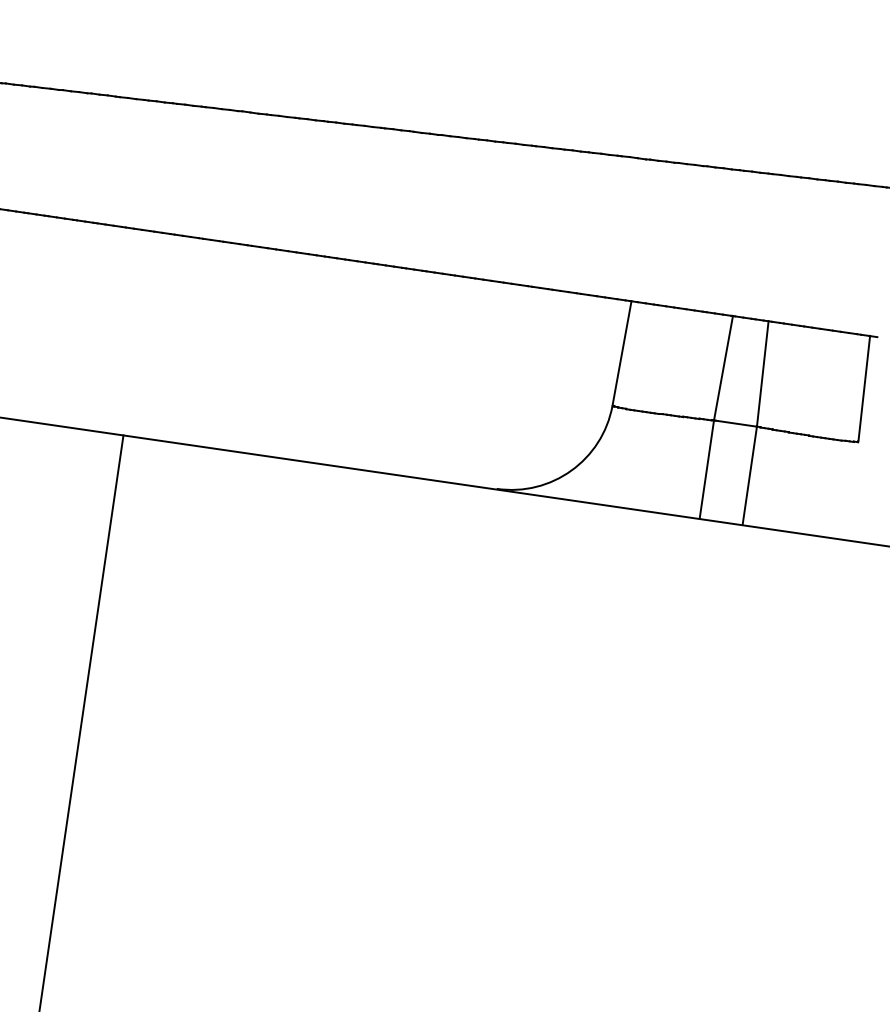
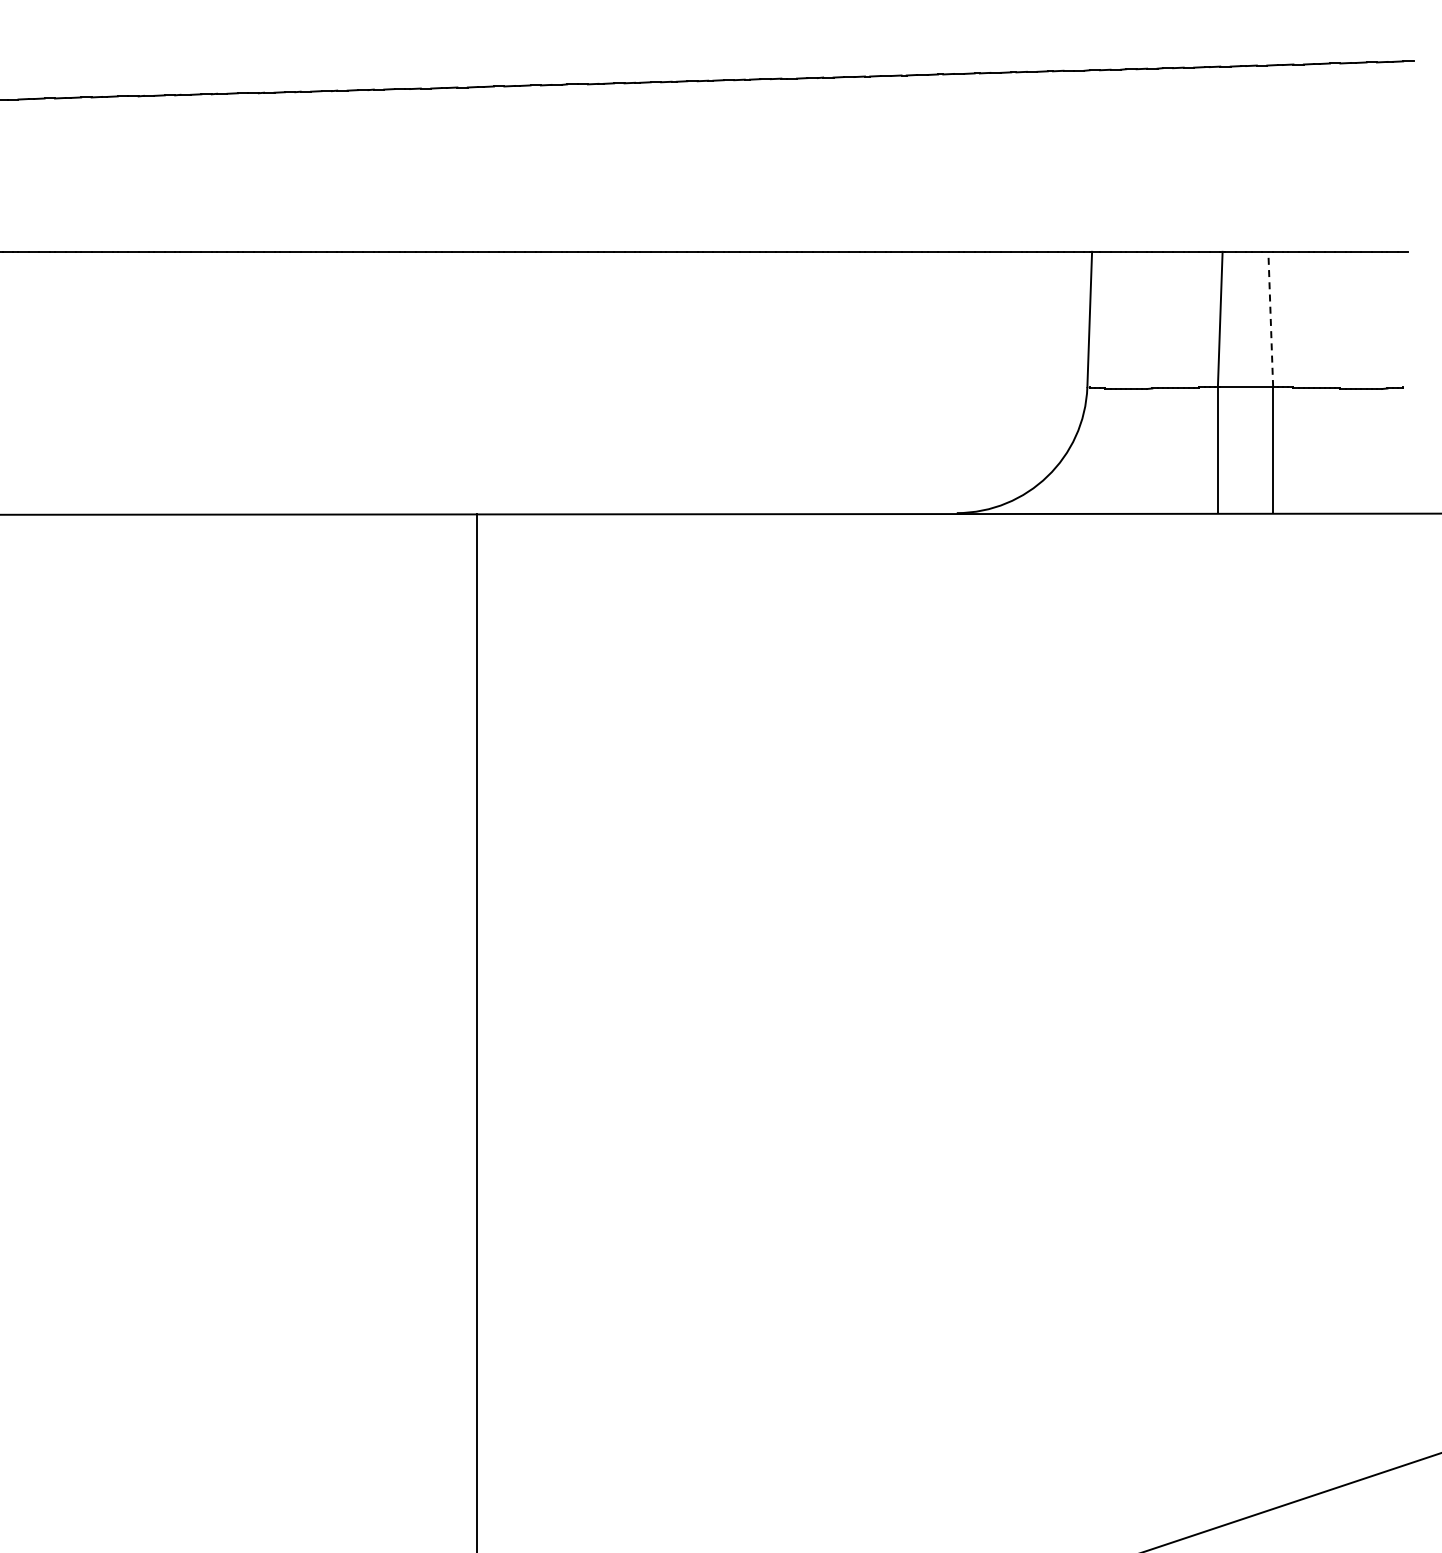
line: (762, 373) -> (1270, 319), solid -> dashed
line: (863, 388) -> (1400, 319), removed

